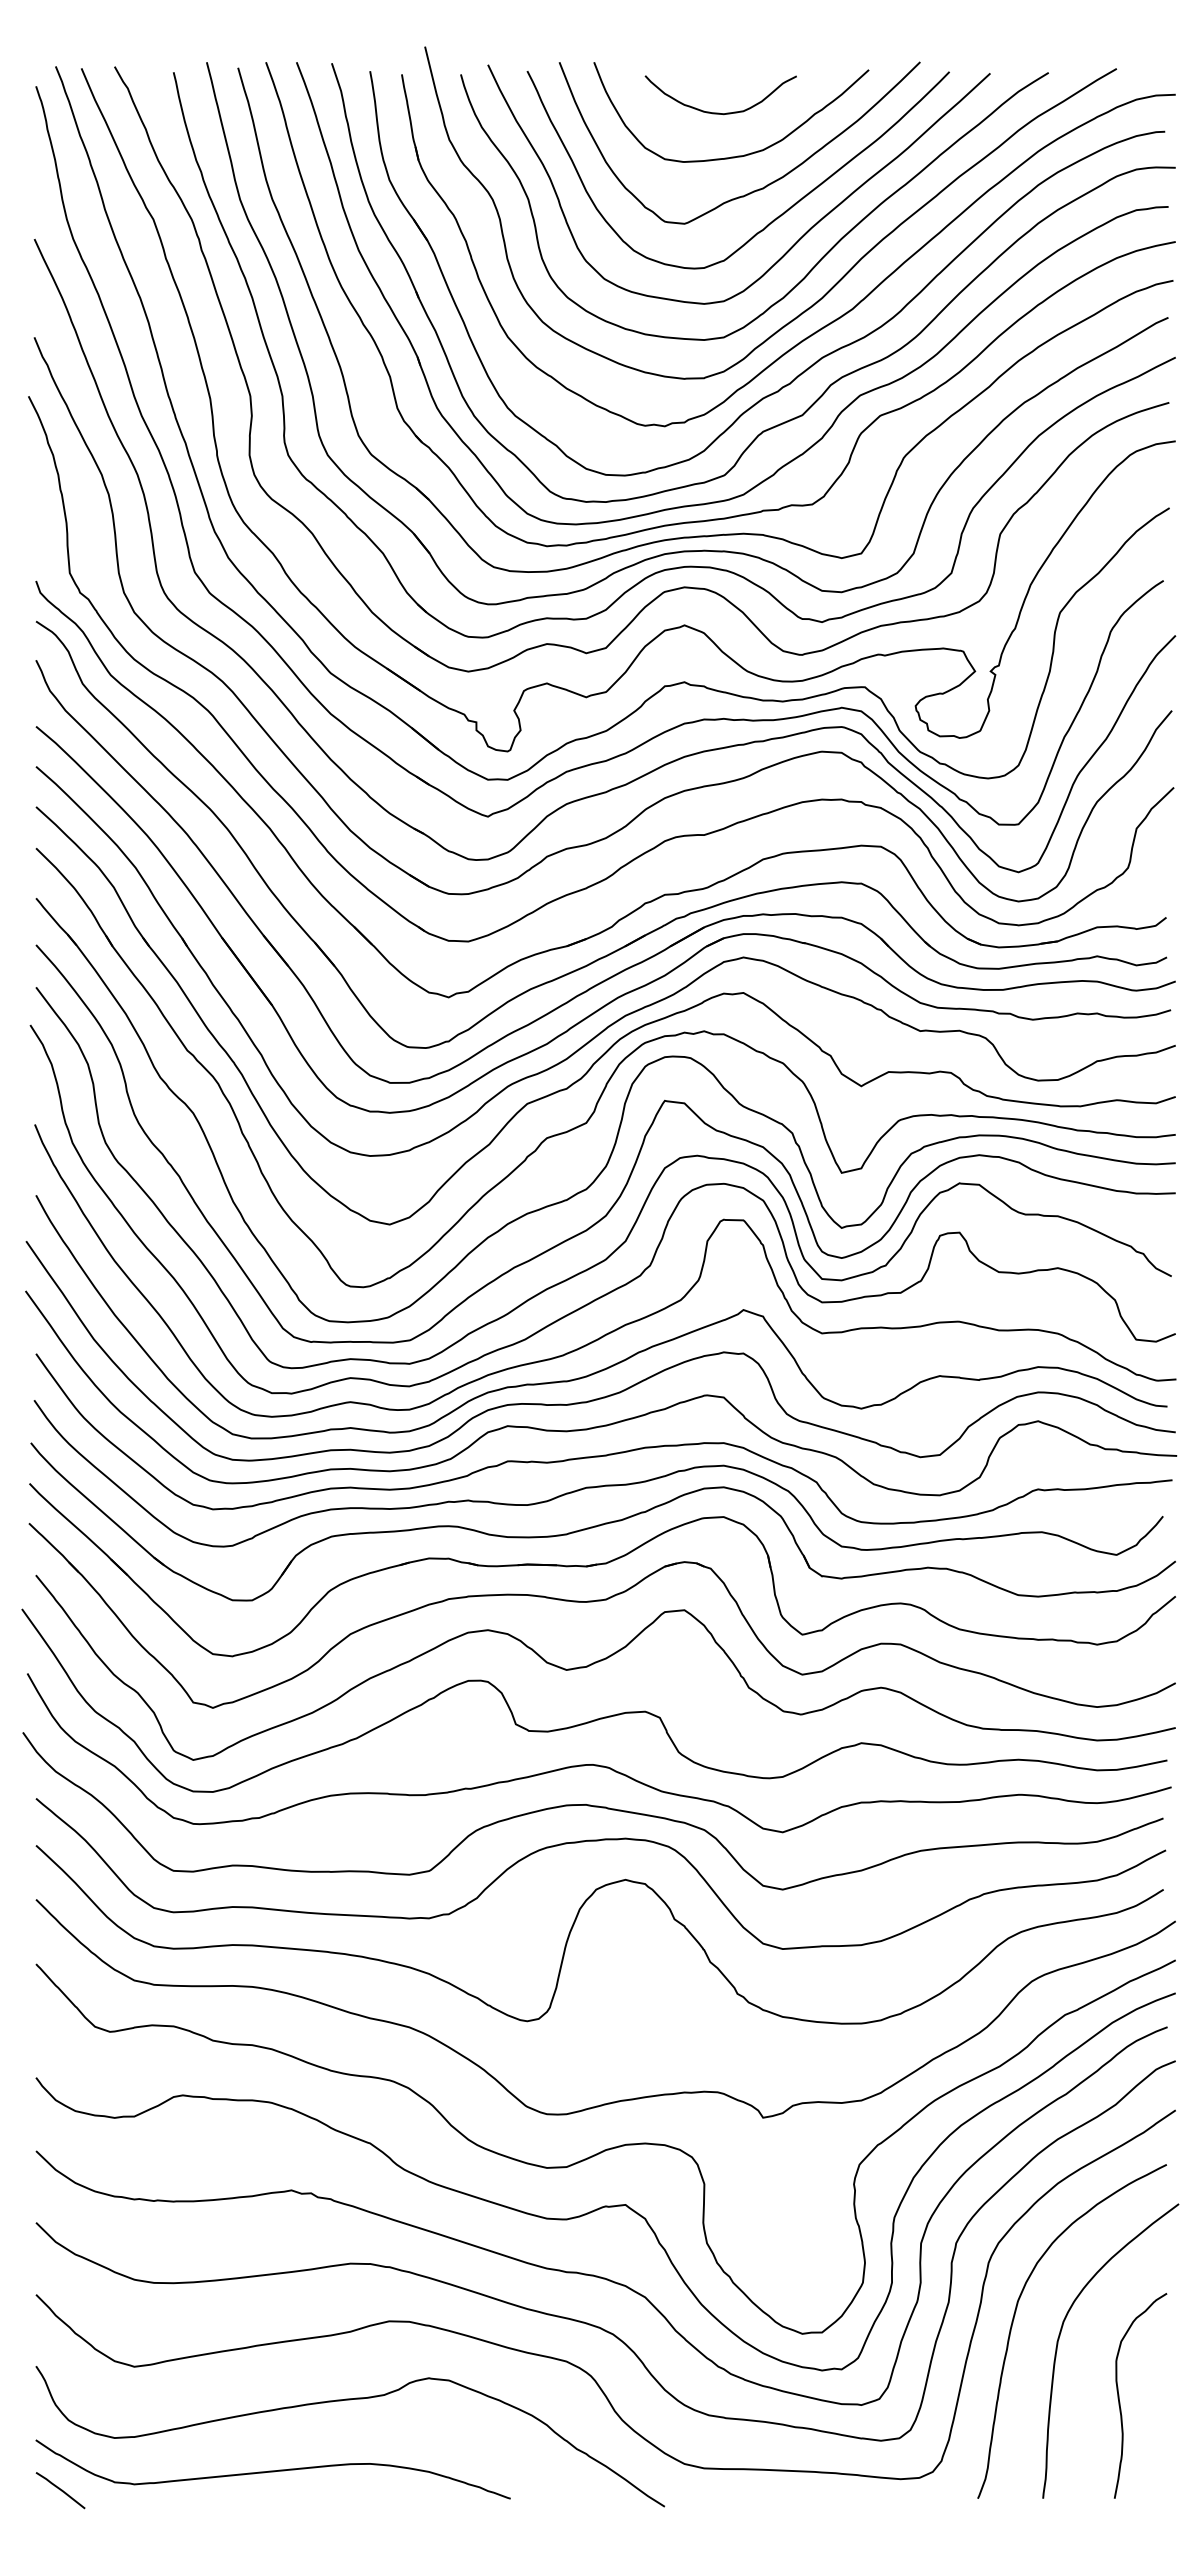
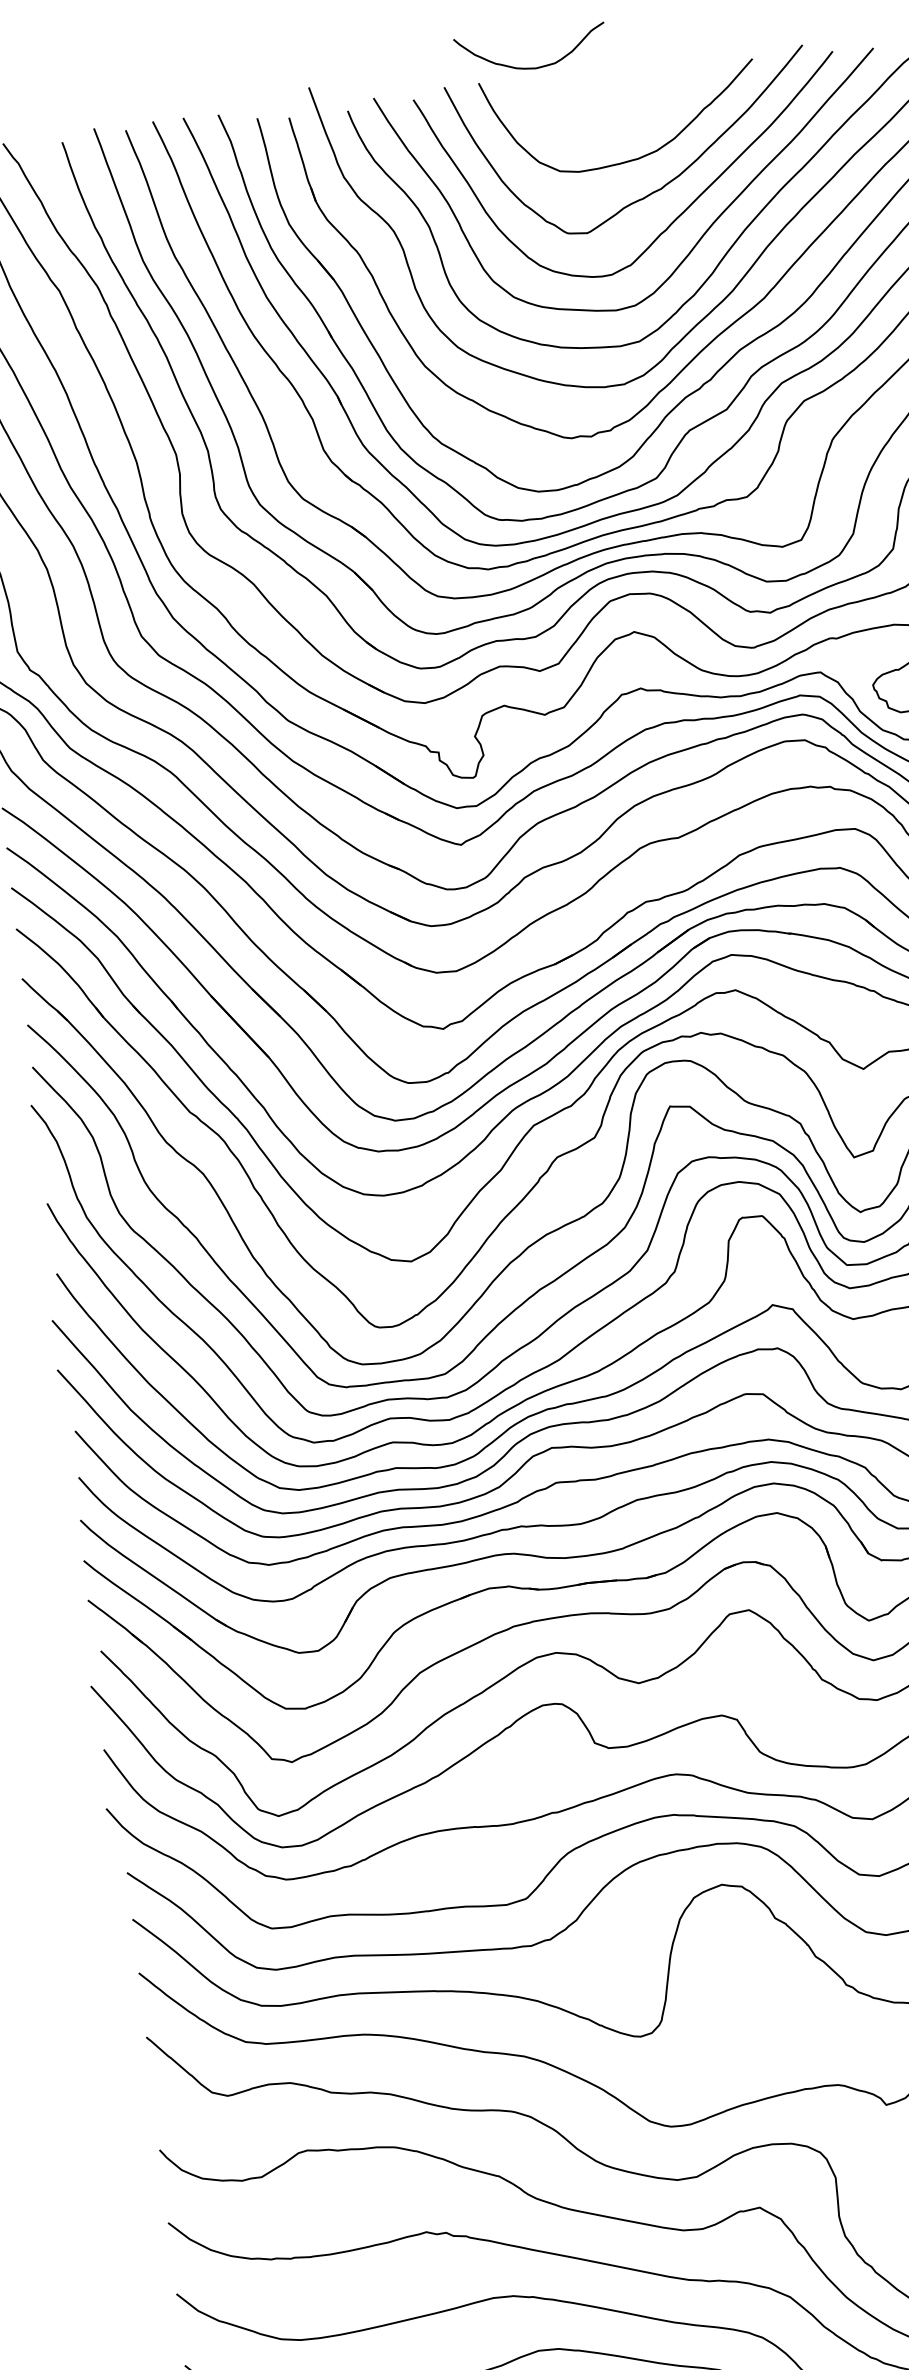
curve: (719, 112) -> (531, 67), moved

